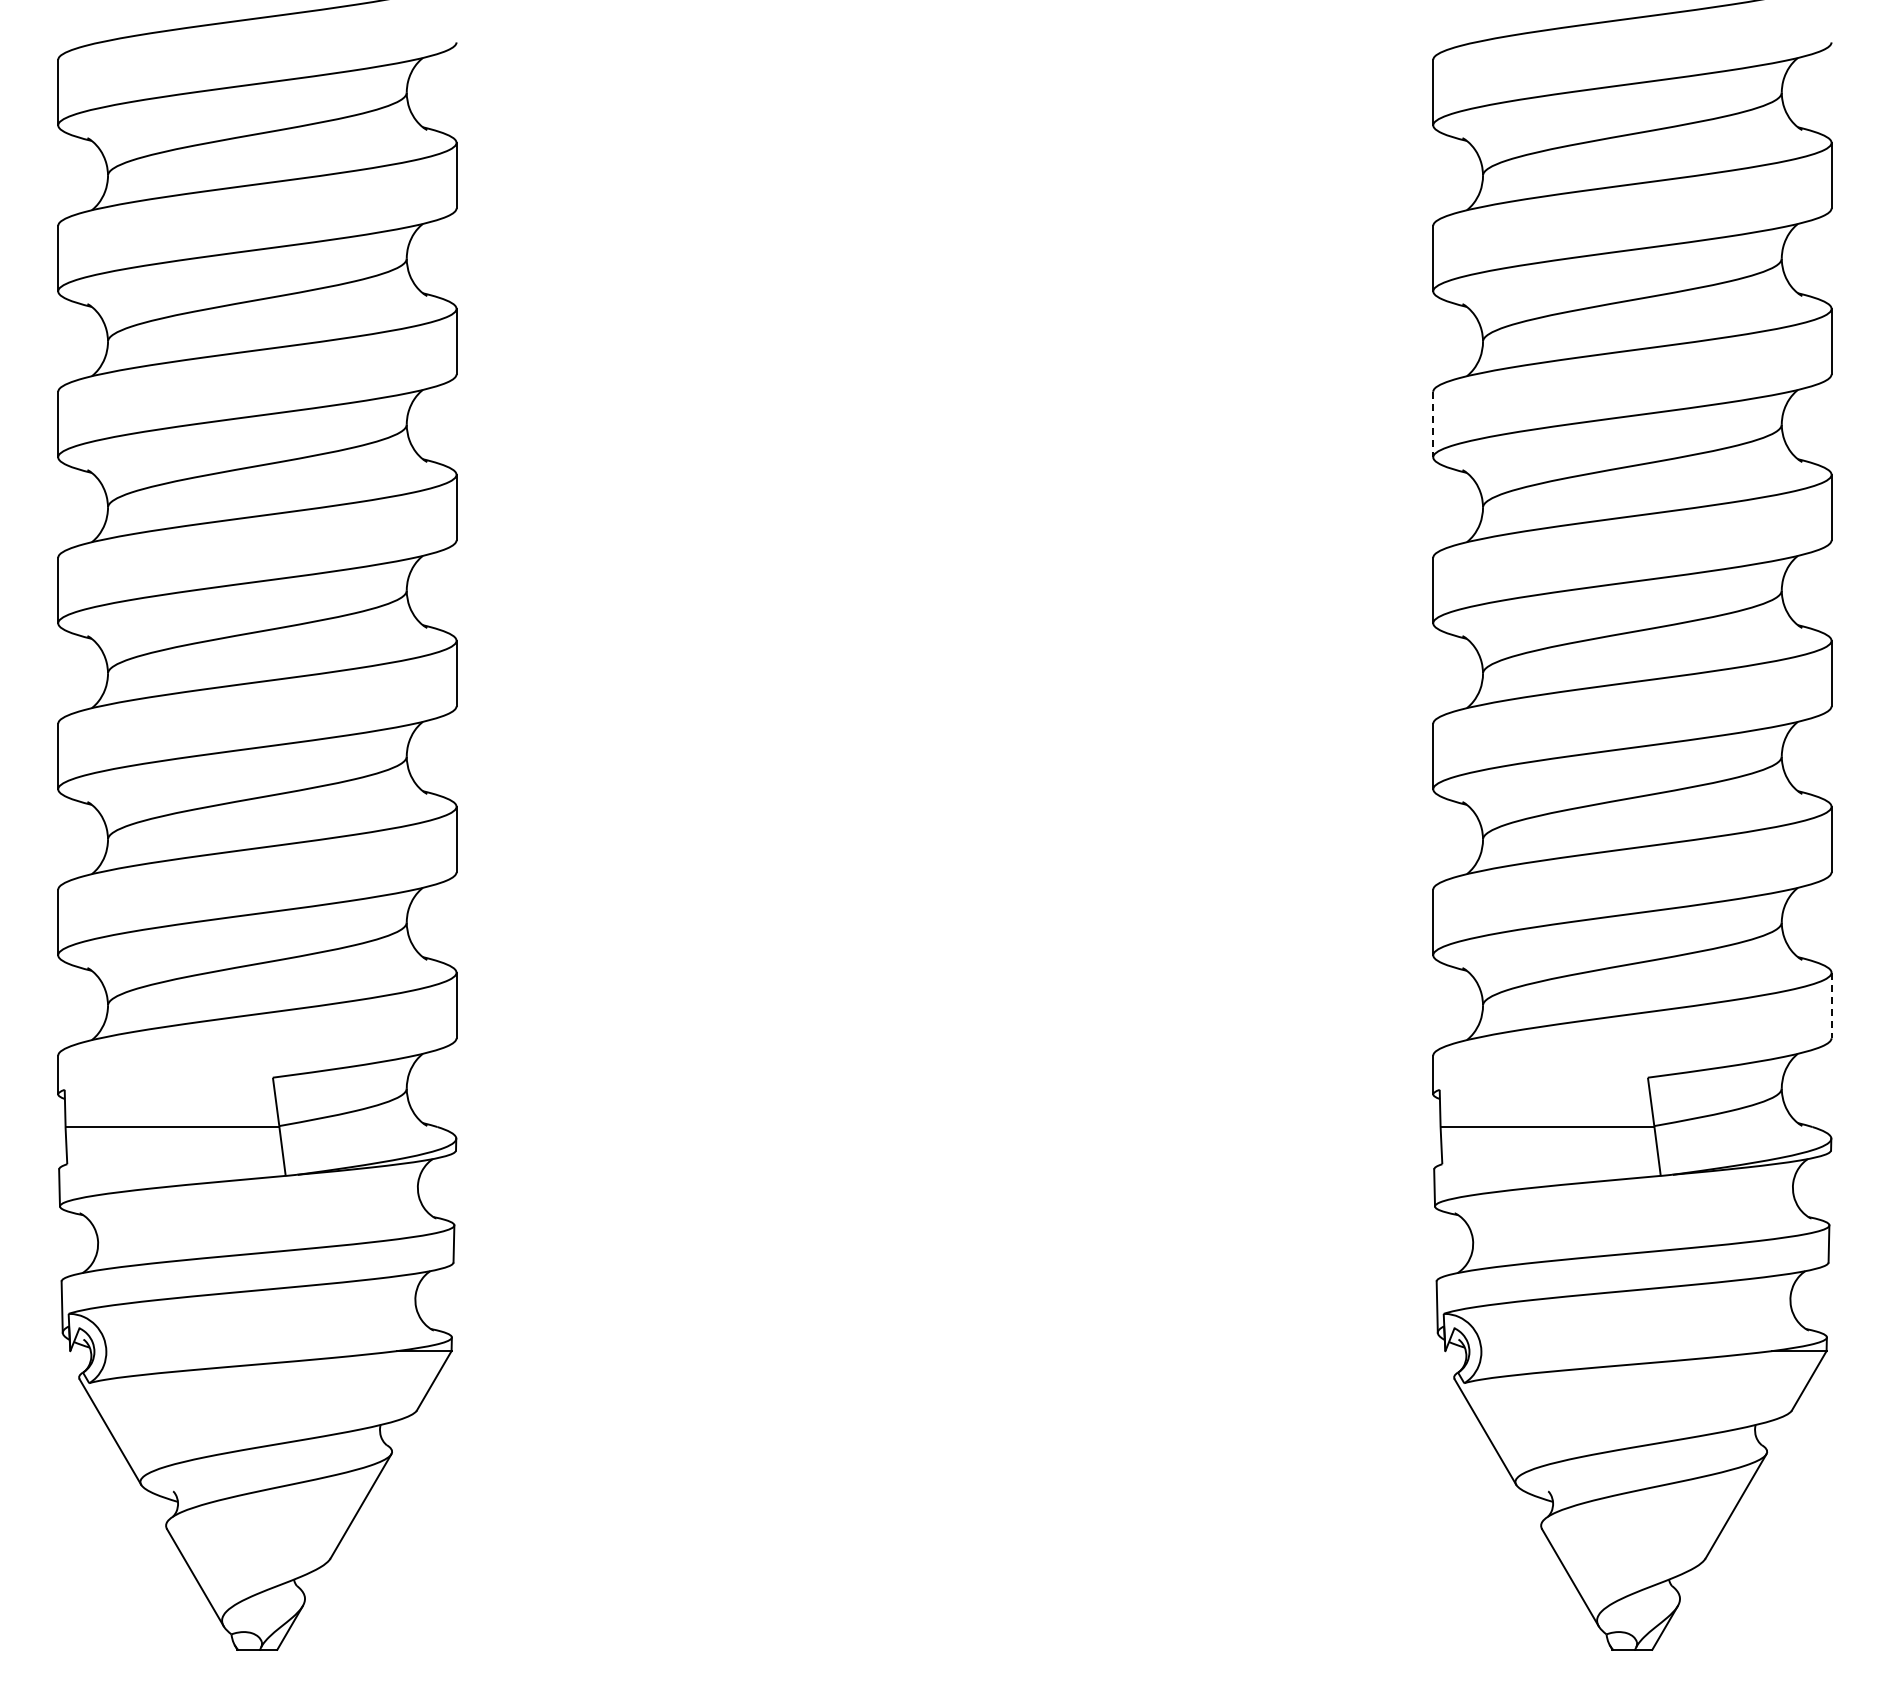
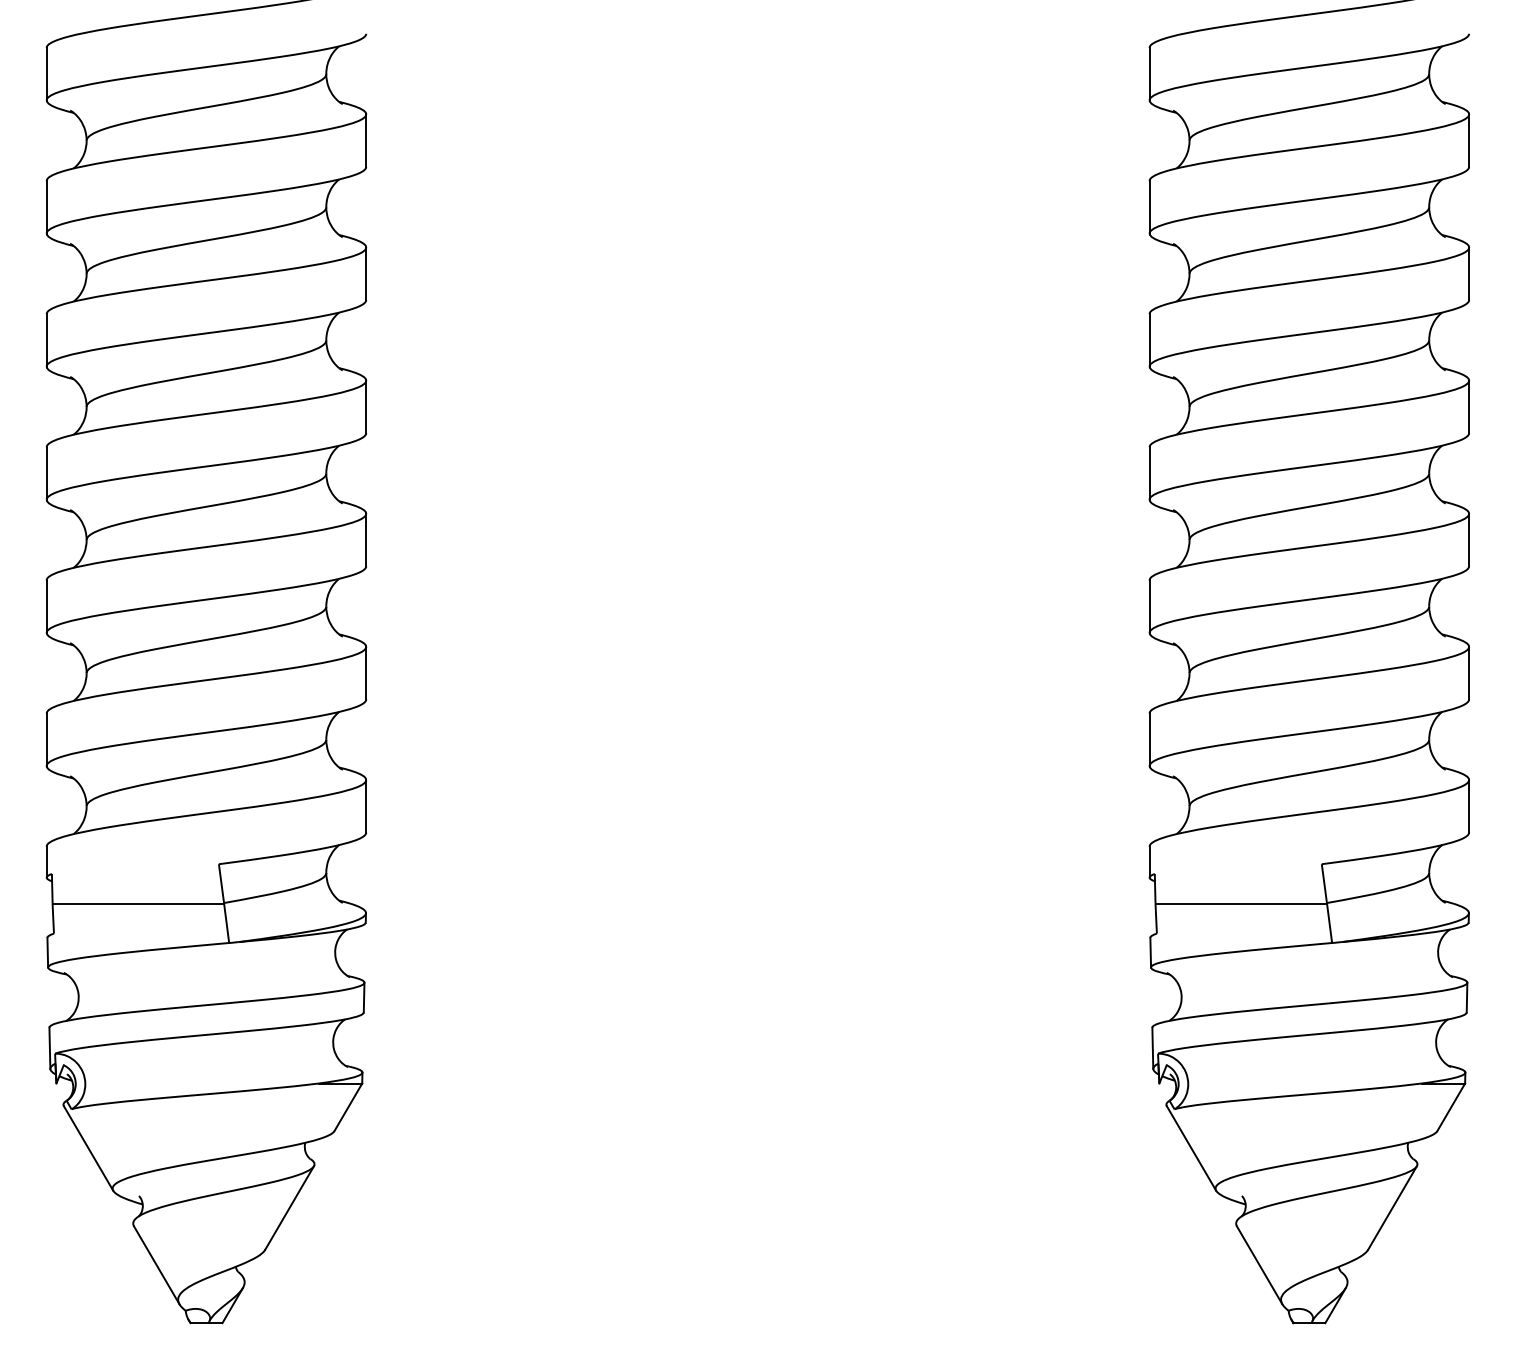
line: (1433, 424) -> (1149, 340), dashed -> solid
line: (1831, 1005) -> (1469, 806), dashed -> solid

